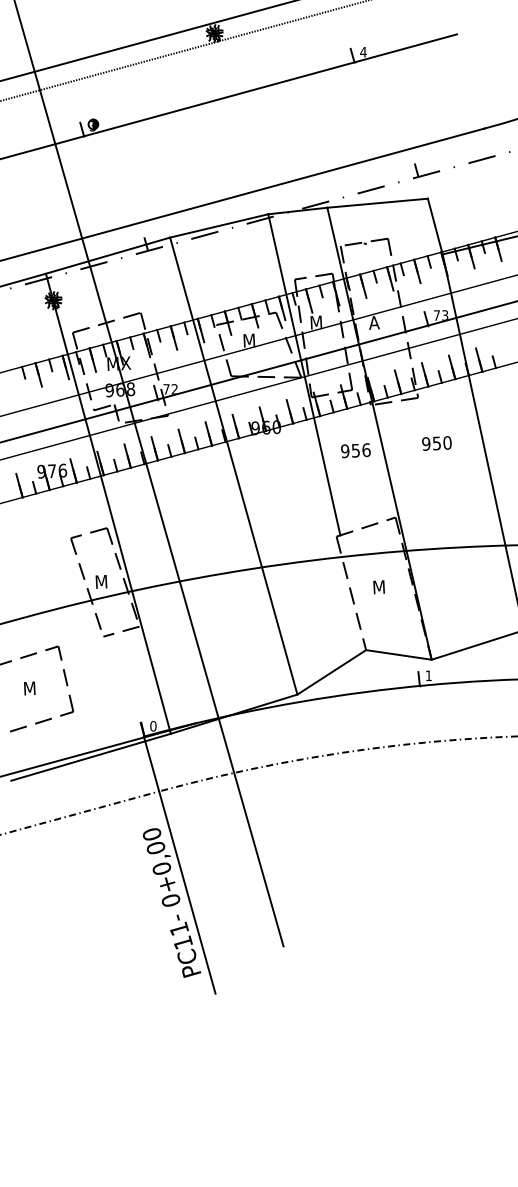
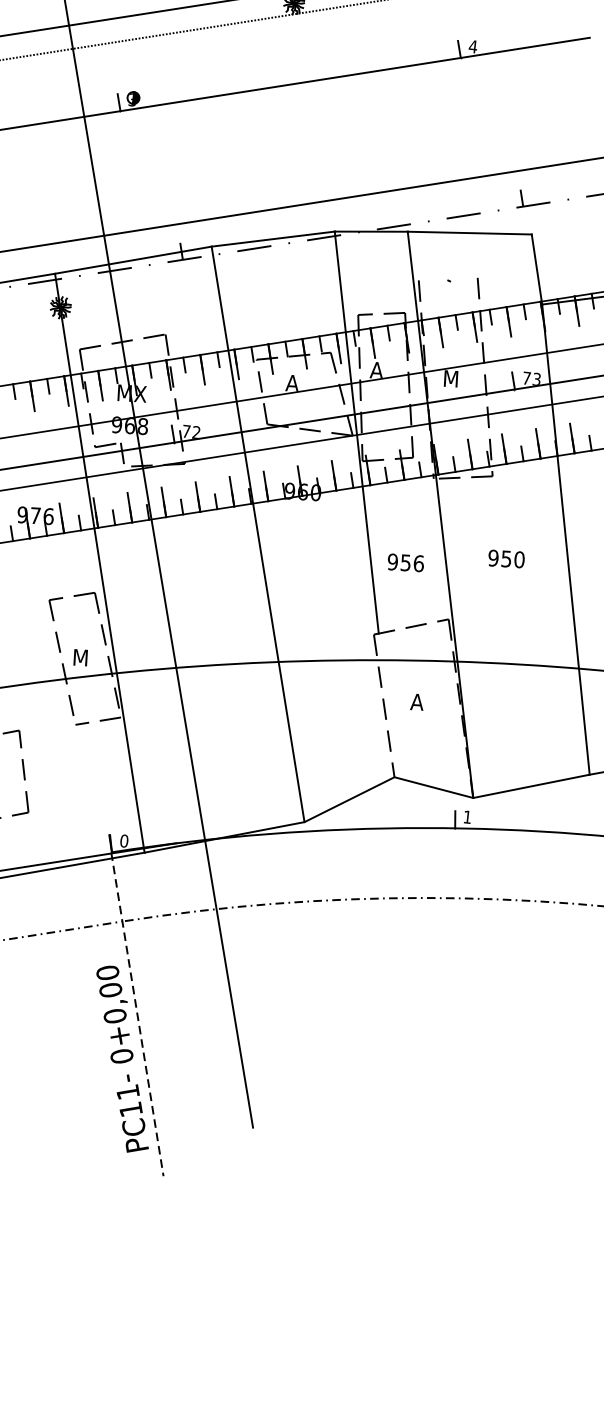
line: (364, 242) -> (448, 279), removed
text: (315, 322) -> (377, 370), M -> A
text: (375, 322) -> (450, 378), A -> M
text: (248, 340) -> (293, 383), M -> A
text: (436, 443) -> (506, 558), moved
text: (355, 450) -> (405, 562), moved
text: (378, 587) -> (418, 702), M -> A
line: (179, 865) -> (137, 1014), solid -> dashed

